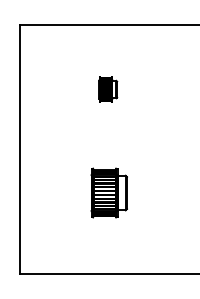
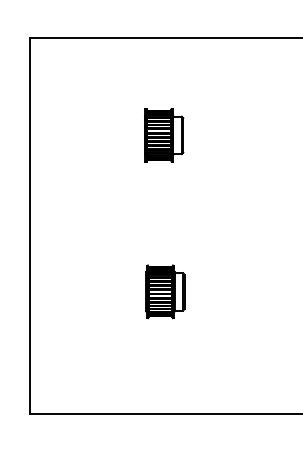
part: (107, 89) -> (162, 135), size x1.43
part: (108, 192) -> (164, 291), size x0.71

